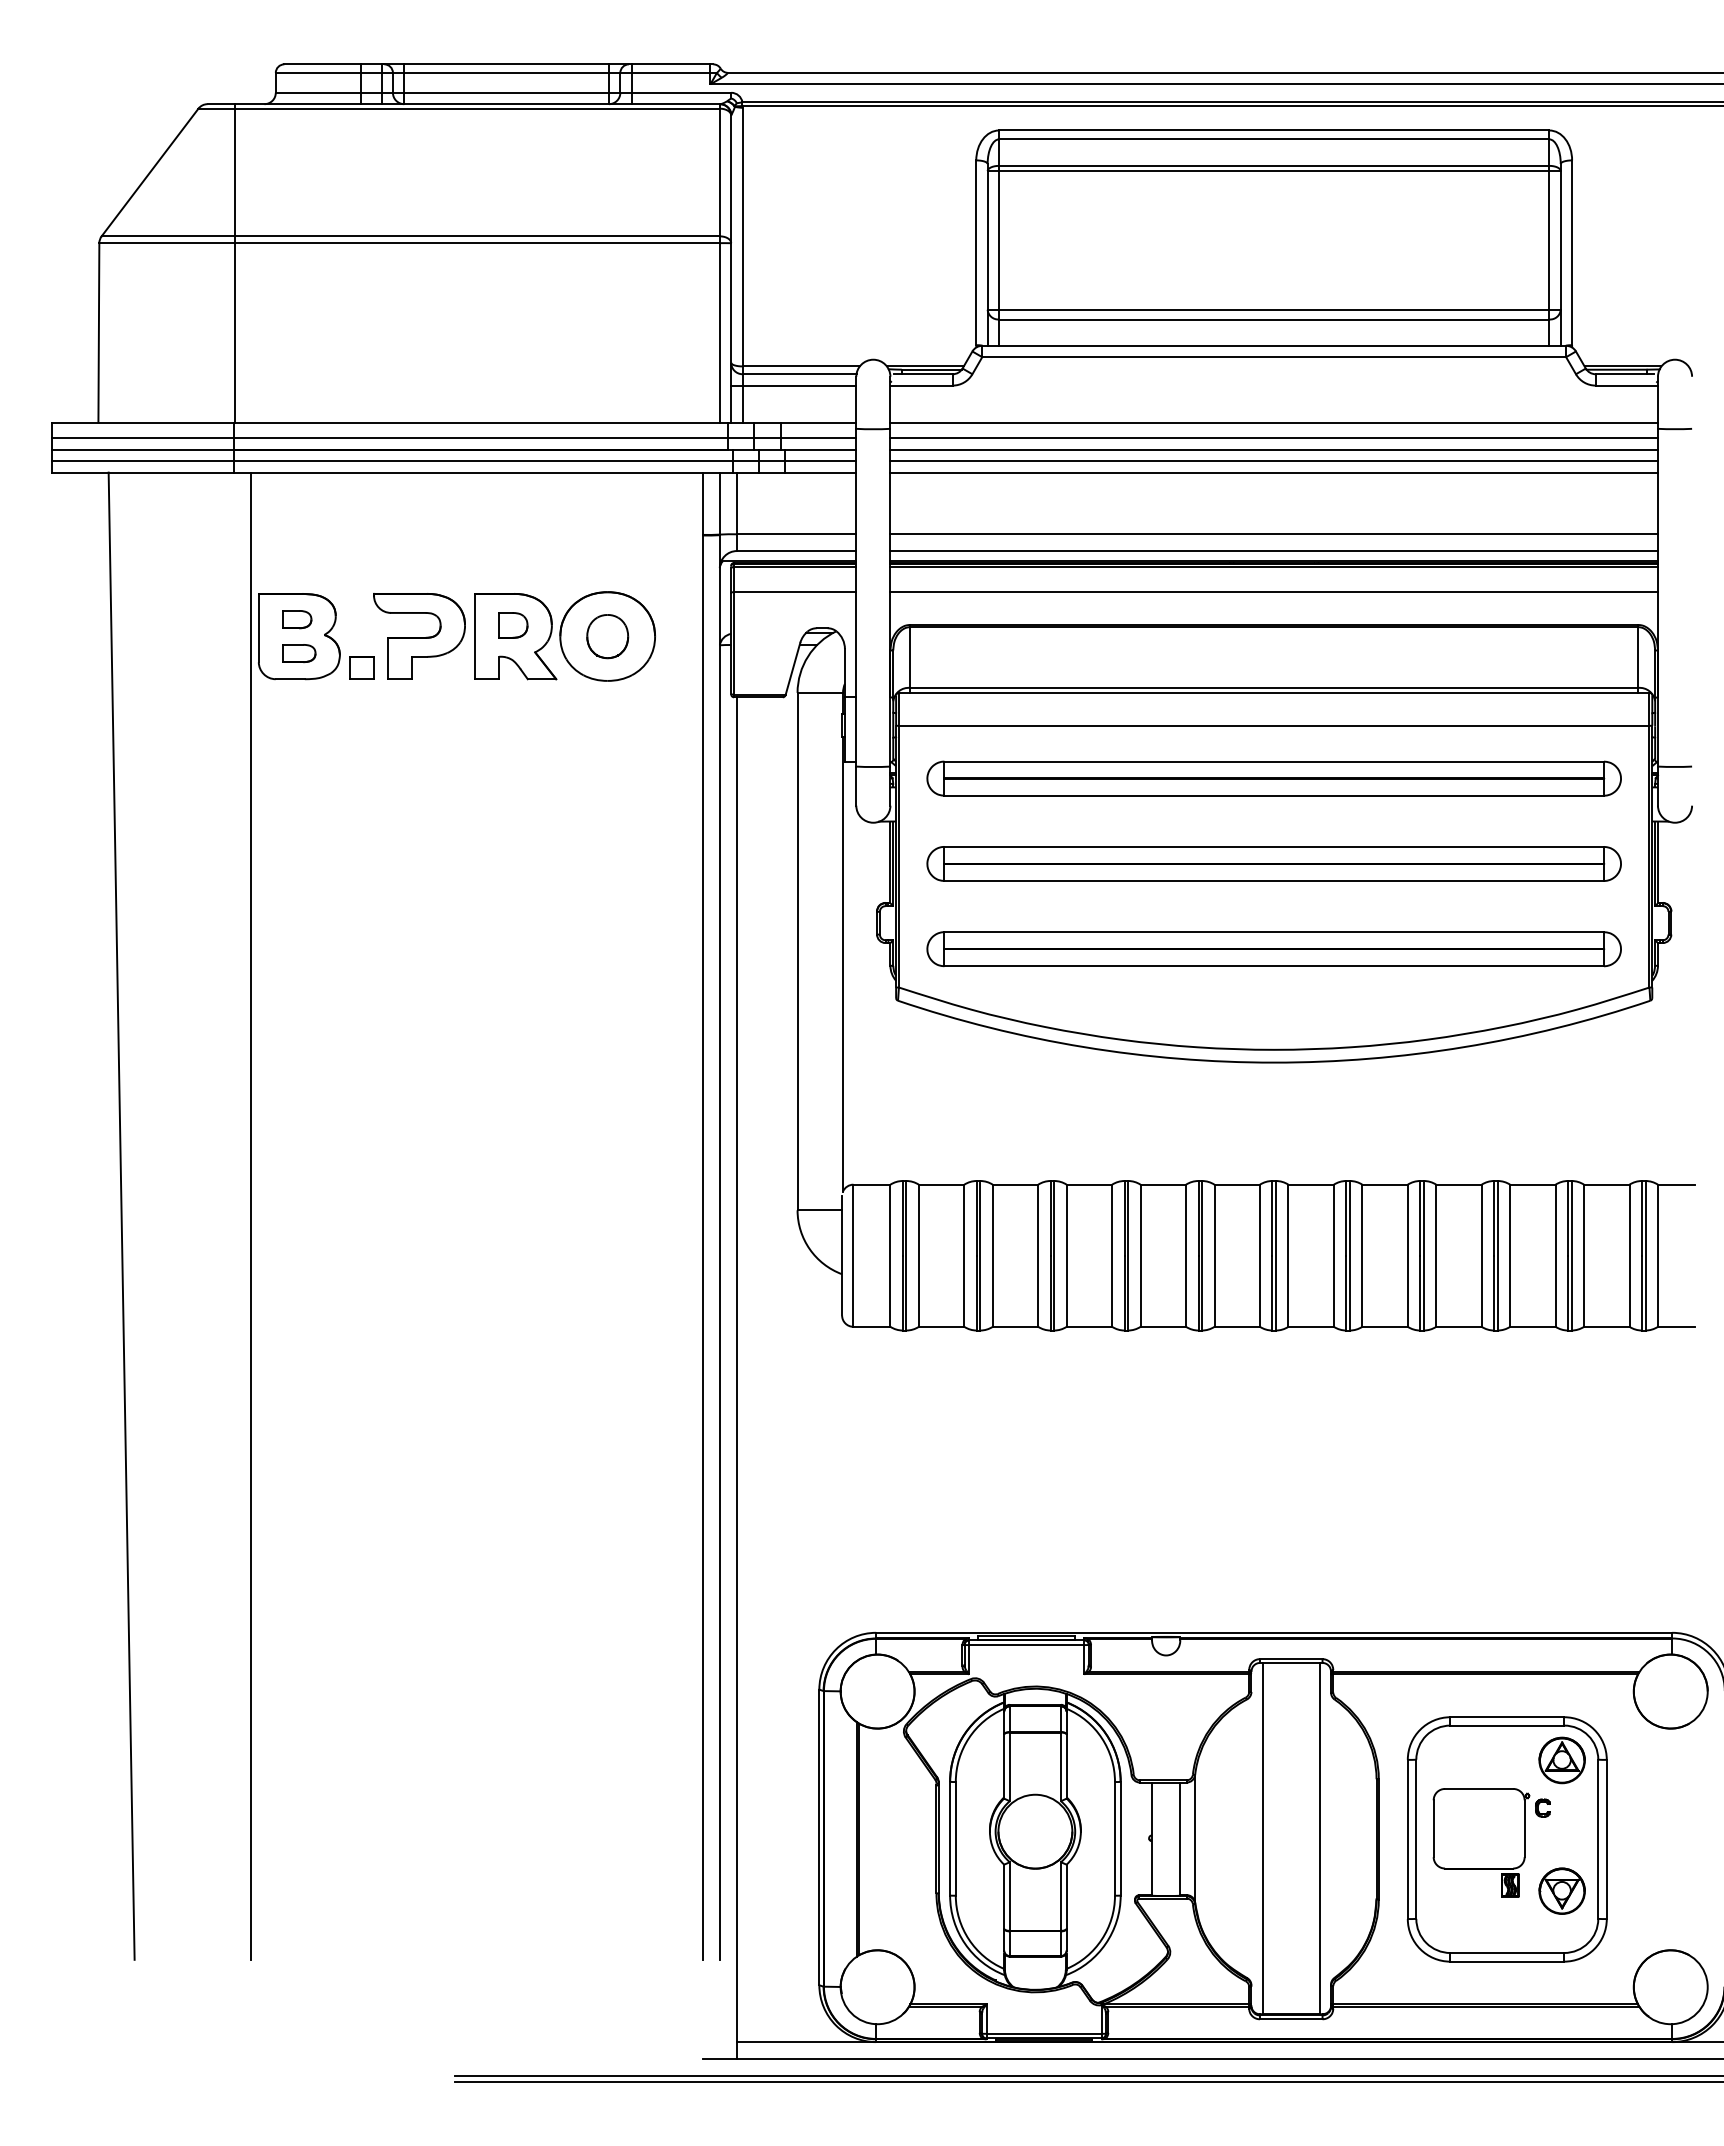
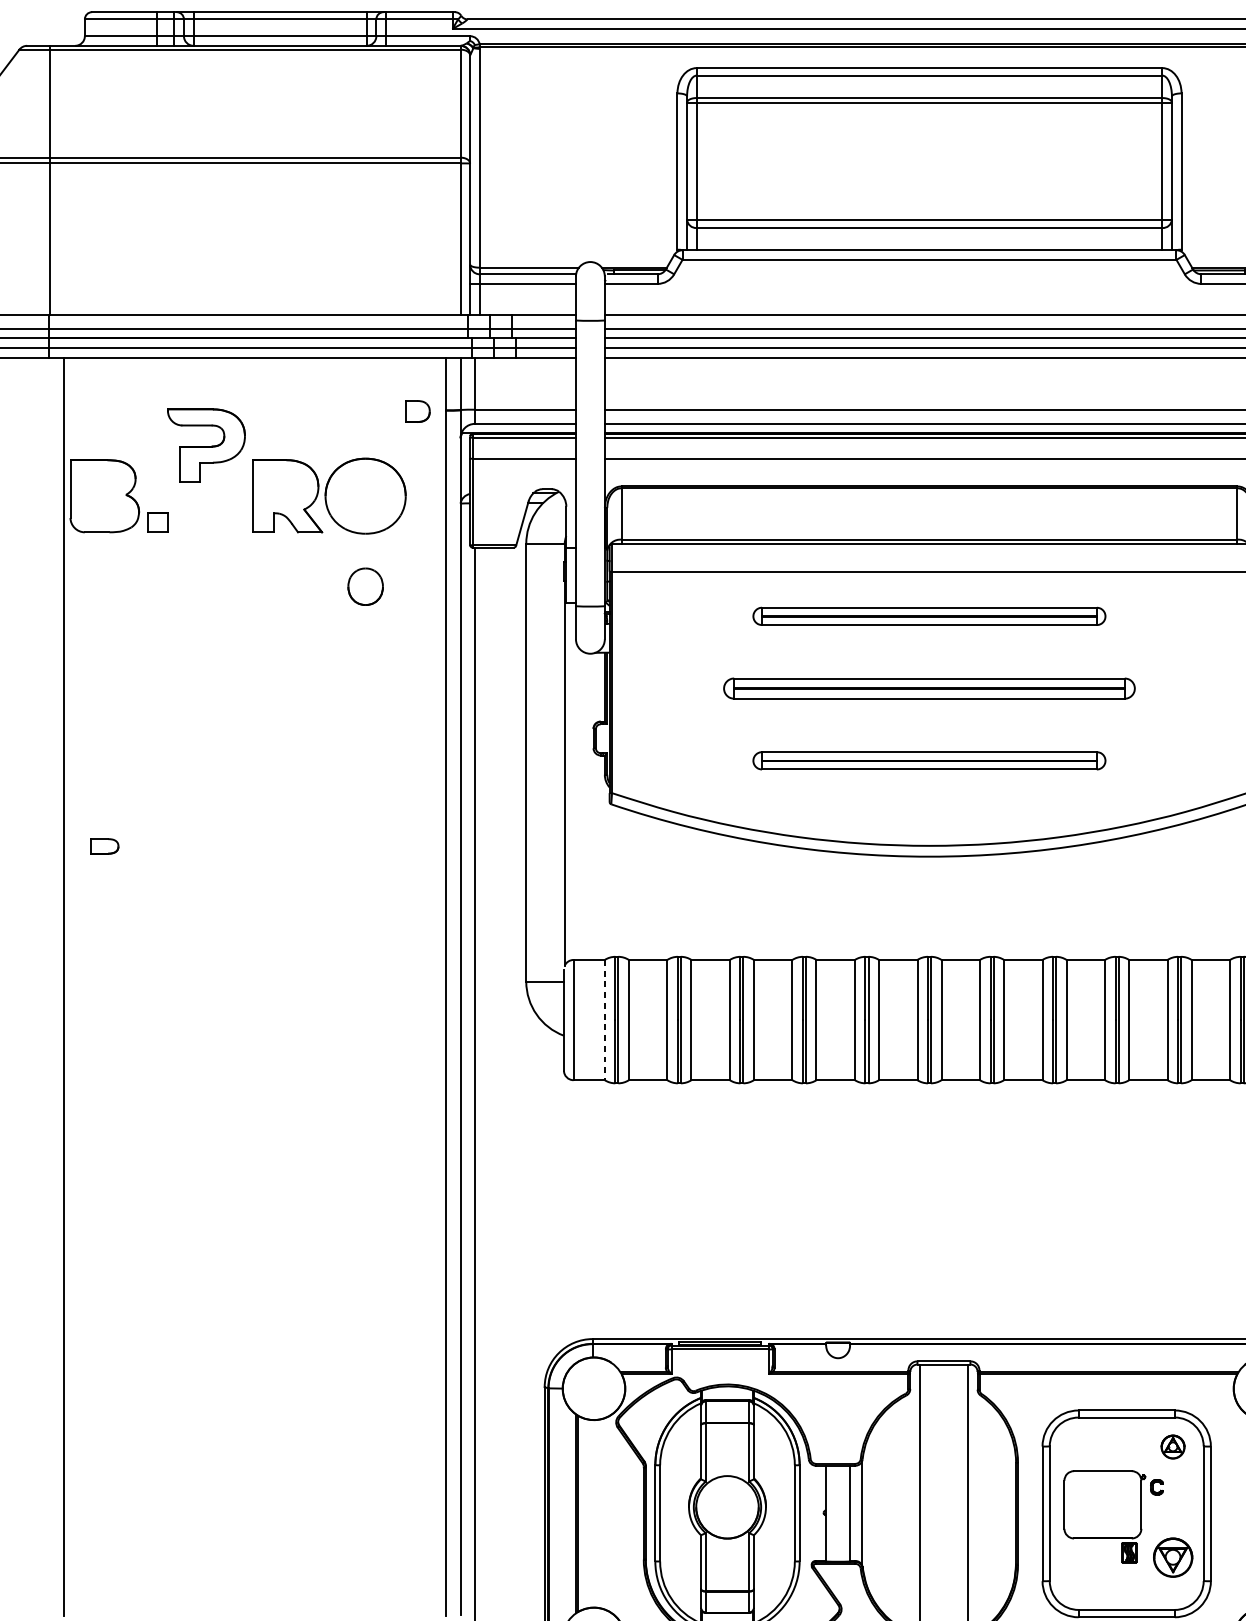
part: (297, 619) -> (103, 481), removed
part: (513, 625) -> (417, 411), moved
part: (419, 636) -> (206, 445), moved
part: (607, 636) -> (365, 586), moved
part: (299, 653) -> (104, 846), moved
part: (1273, 778) -> (928, 616), size x0.6
part: (1273, 863) -> (928, 688), size x0.7
part: (1273, 949) -> (928, 760), size x0.6
line: (890, 1256) -> (604, 1020), solid -> dashed
part: (1561, 1760) -> (1172, 1447), size x0.6

